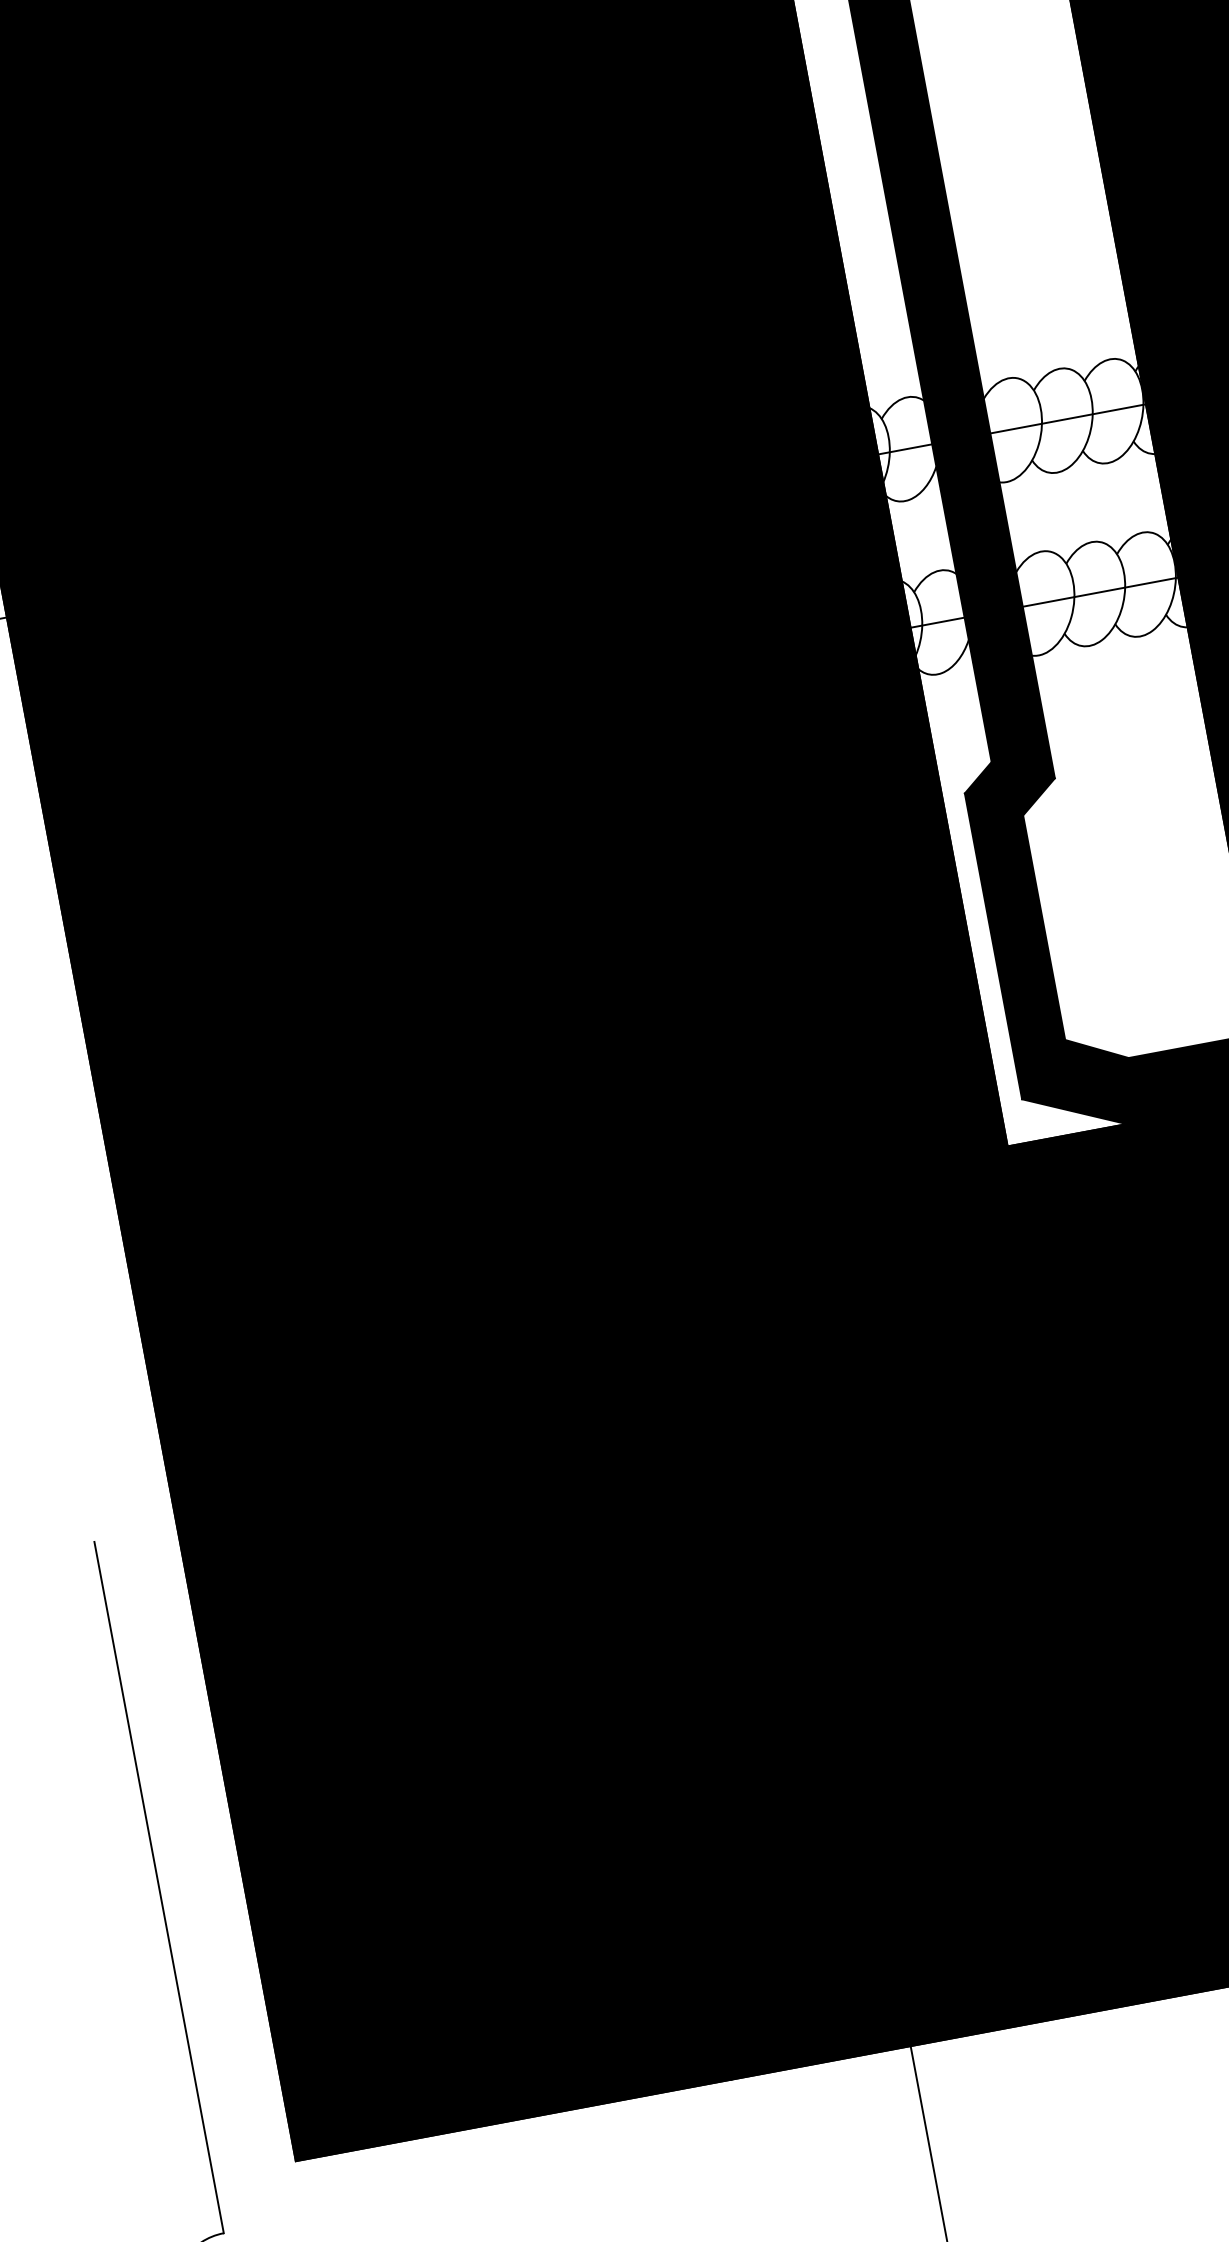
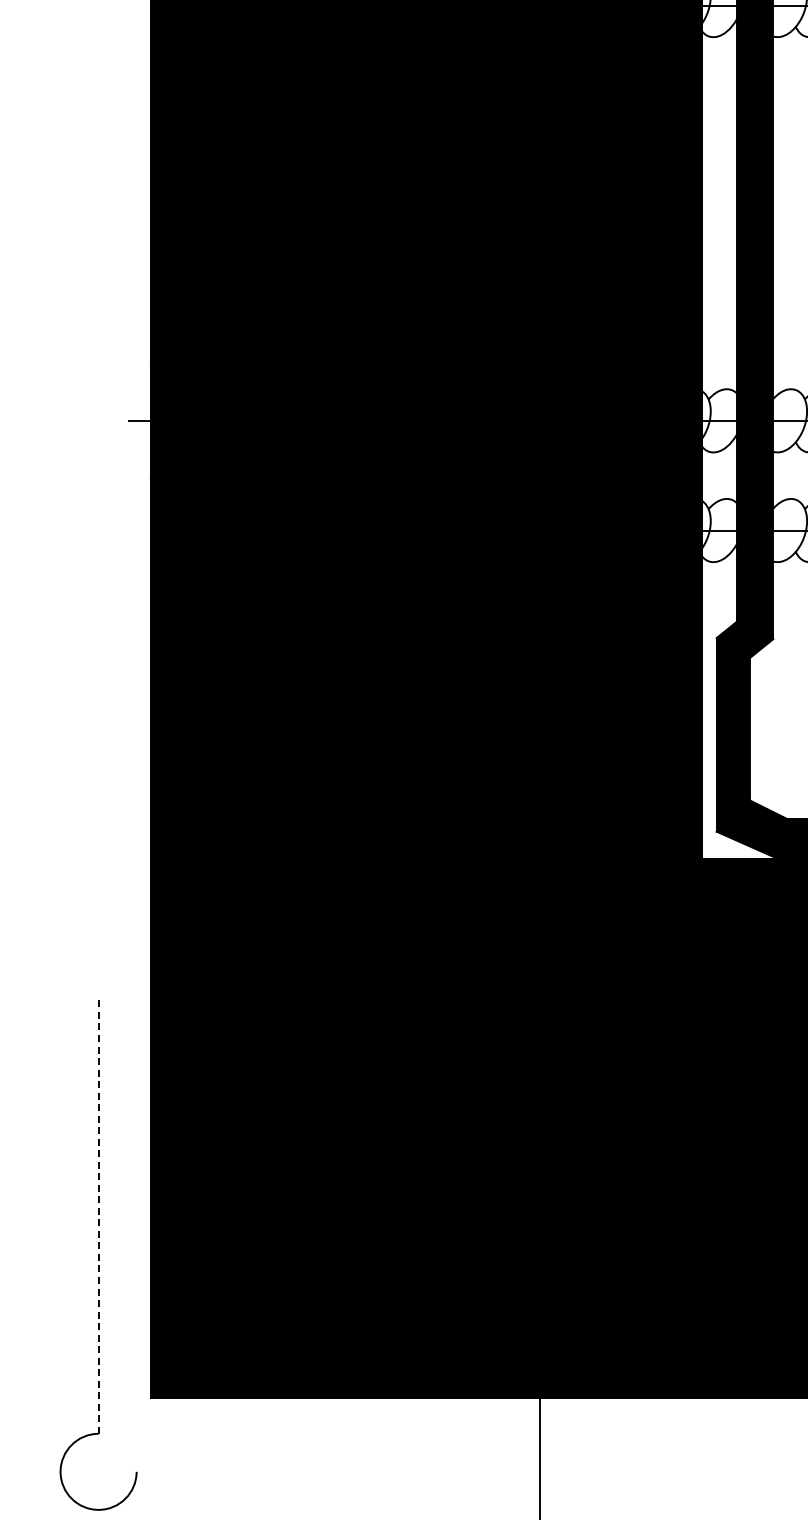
line: (159, 1888) -> (98, 1215), solid -> dashed

